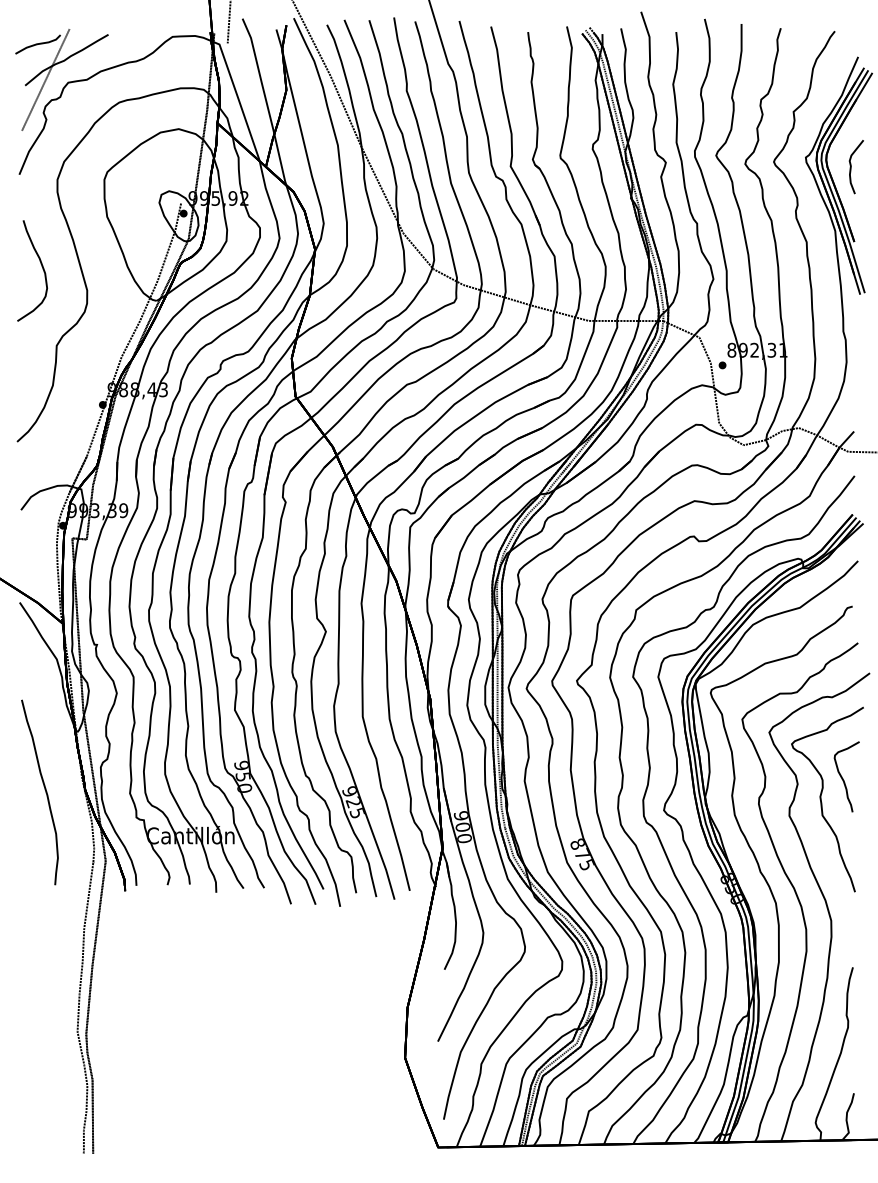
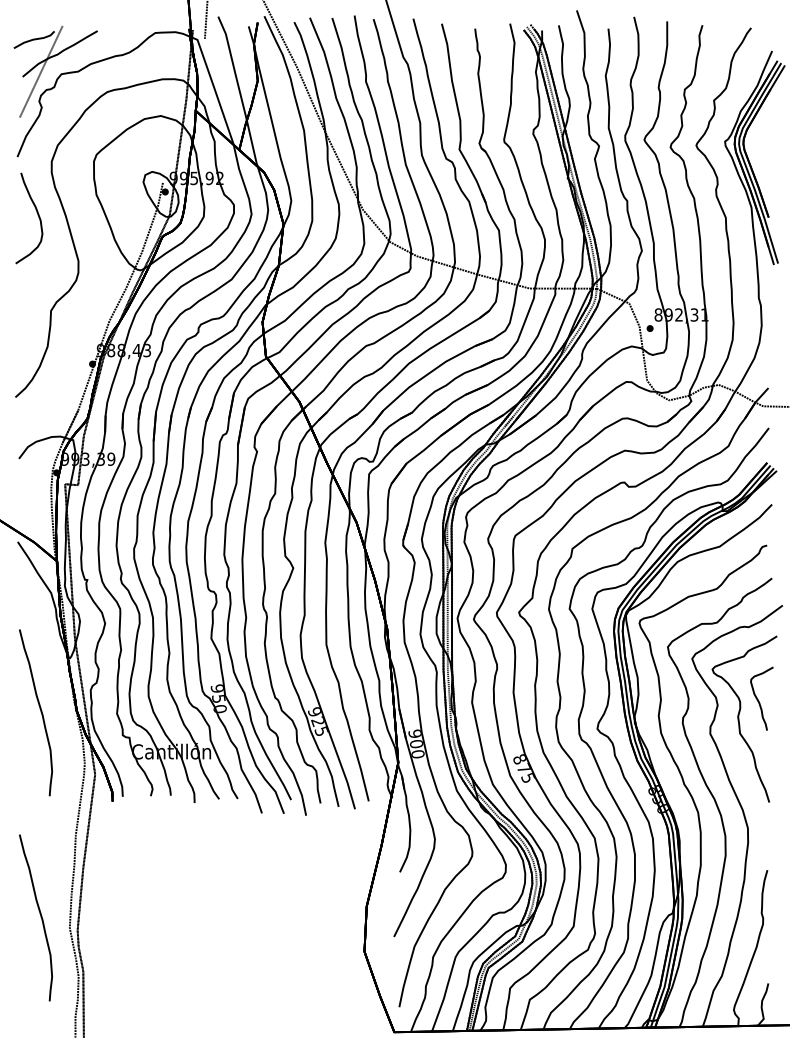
curve: (851, 167) -> (766, 150), removed
curve: (41, 266) -> (37, 214), moved
curve: (44, 1017) -> (40, 915), added

